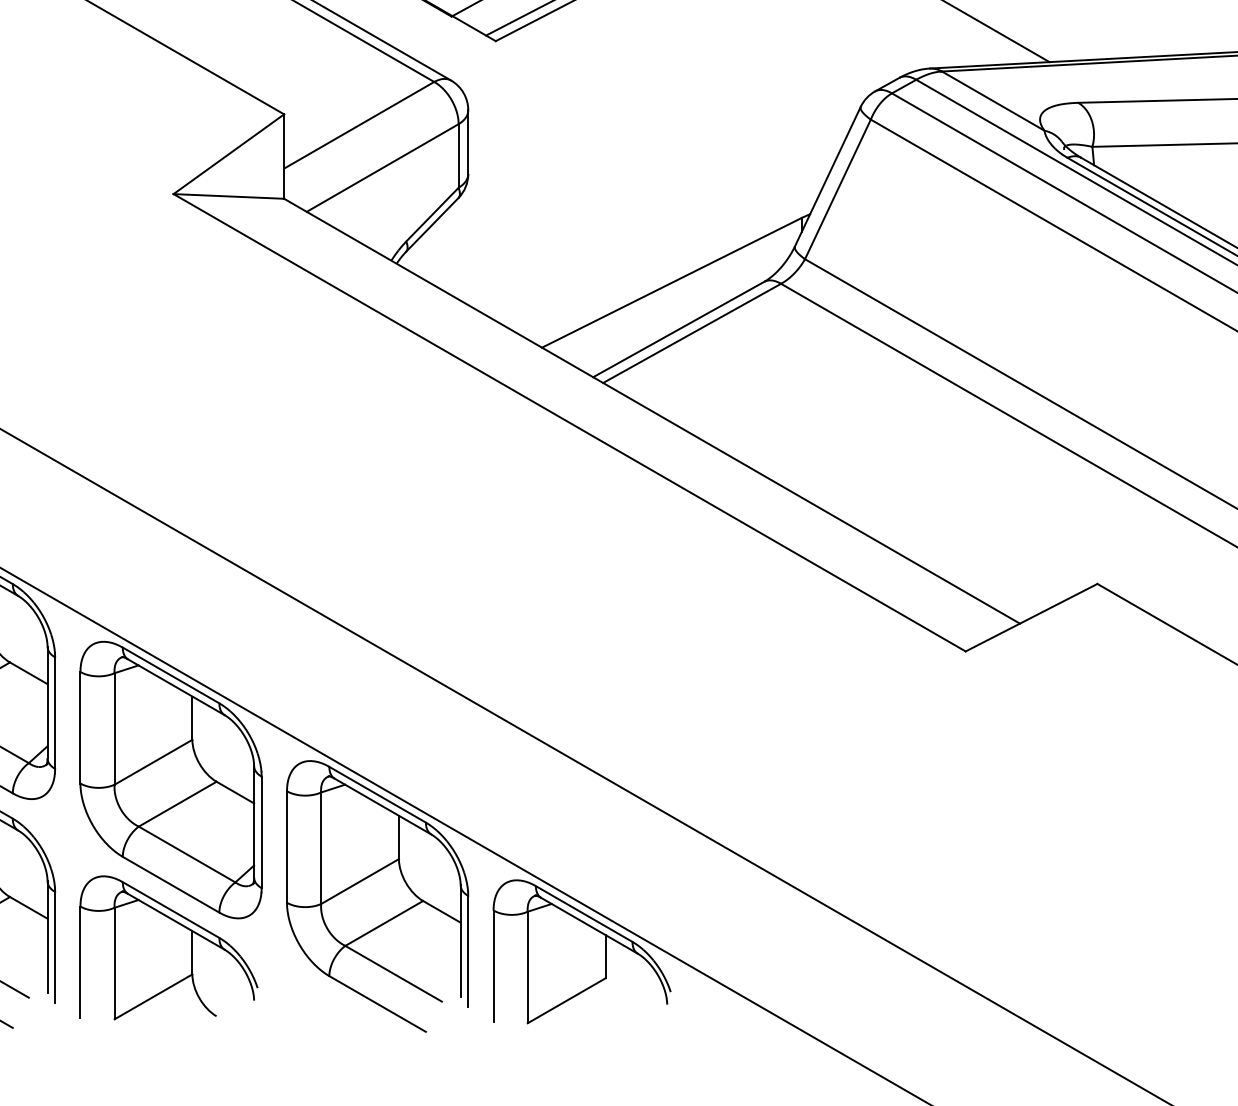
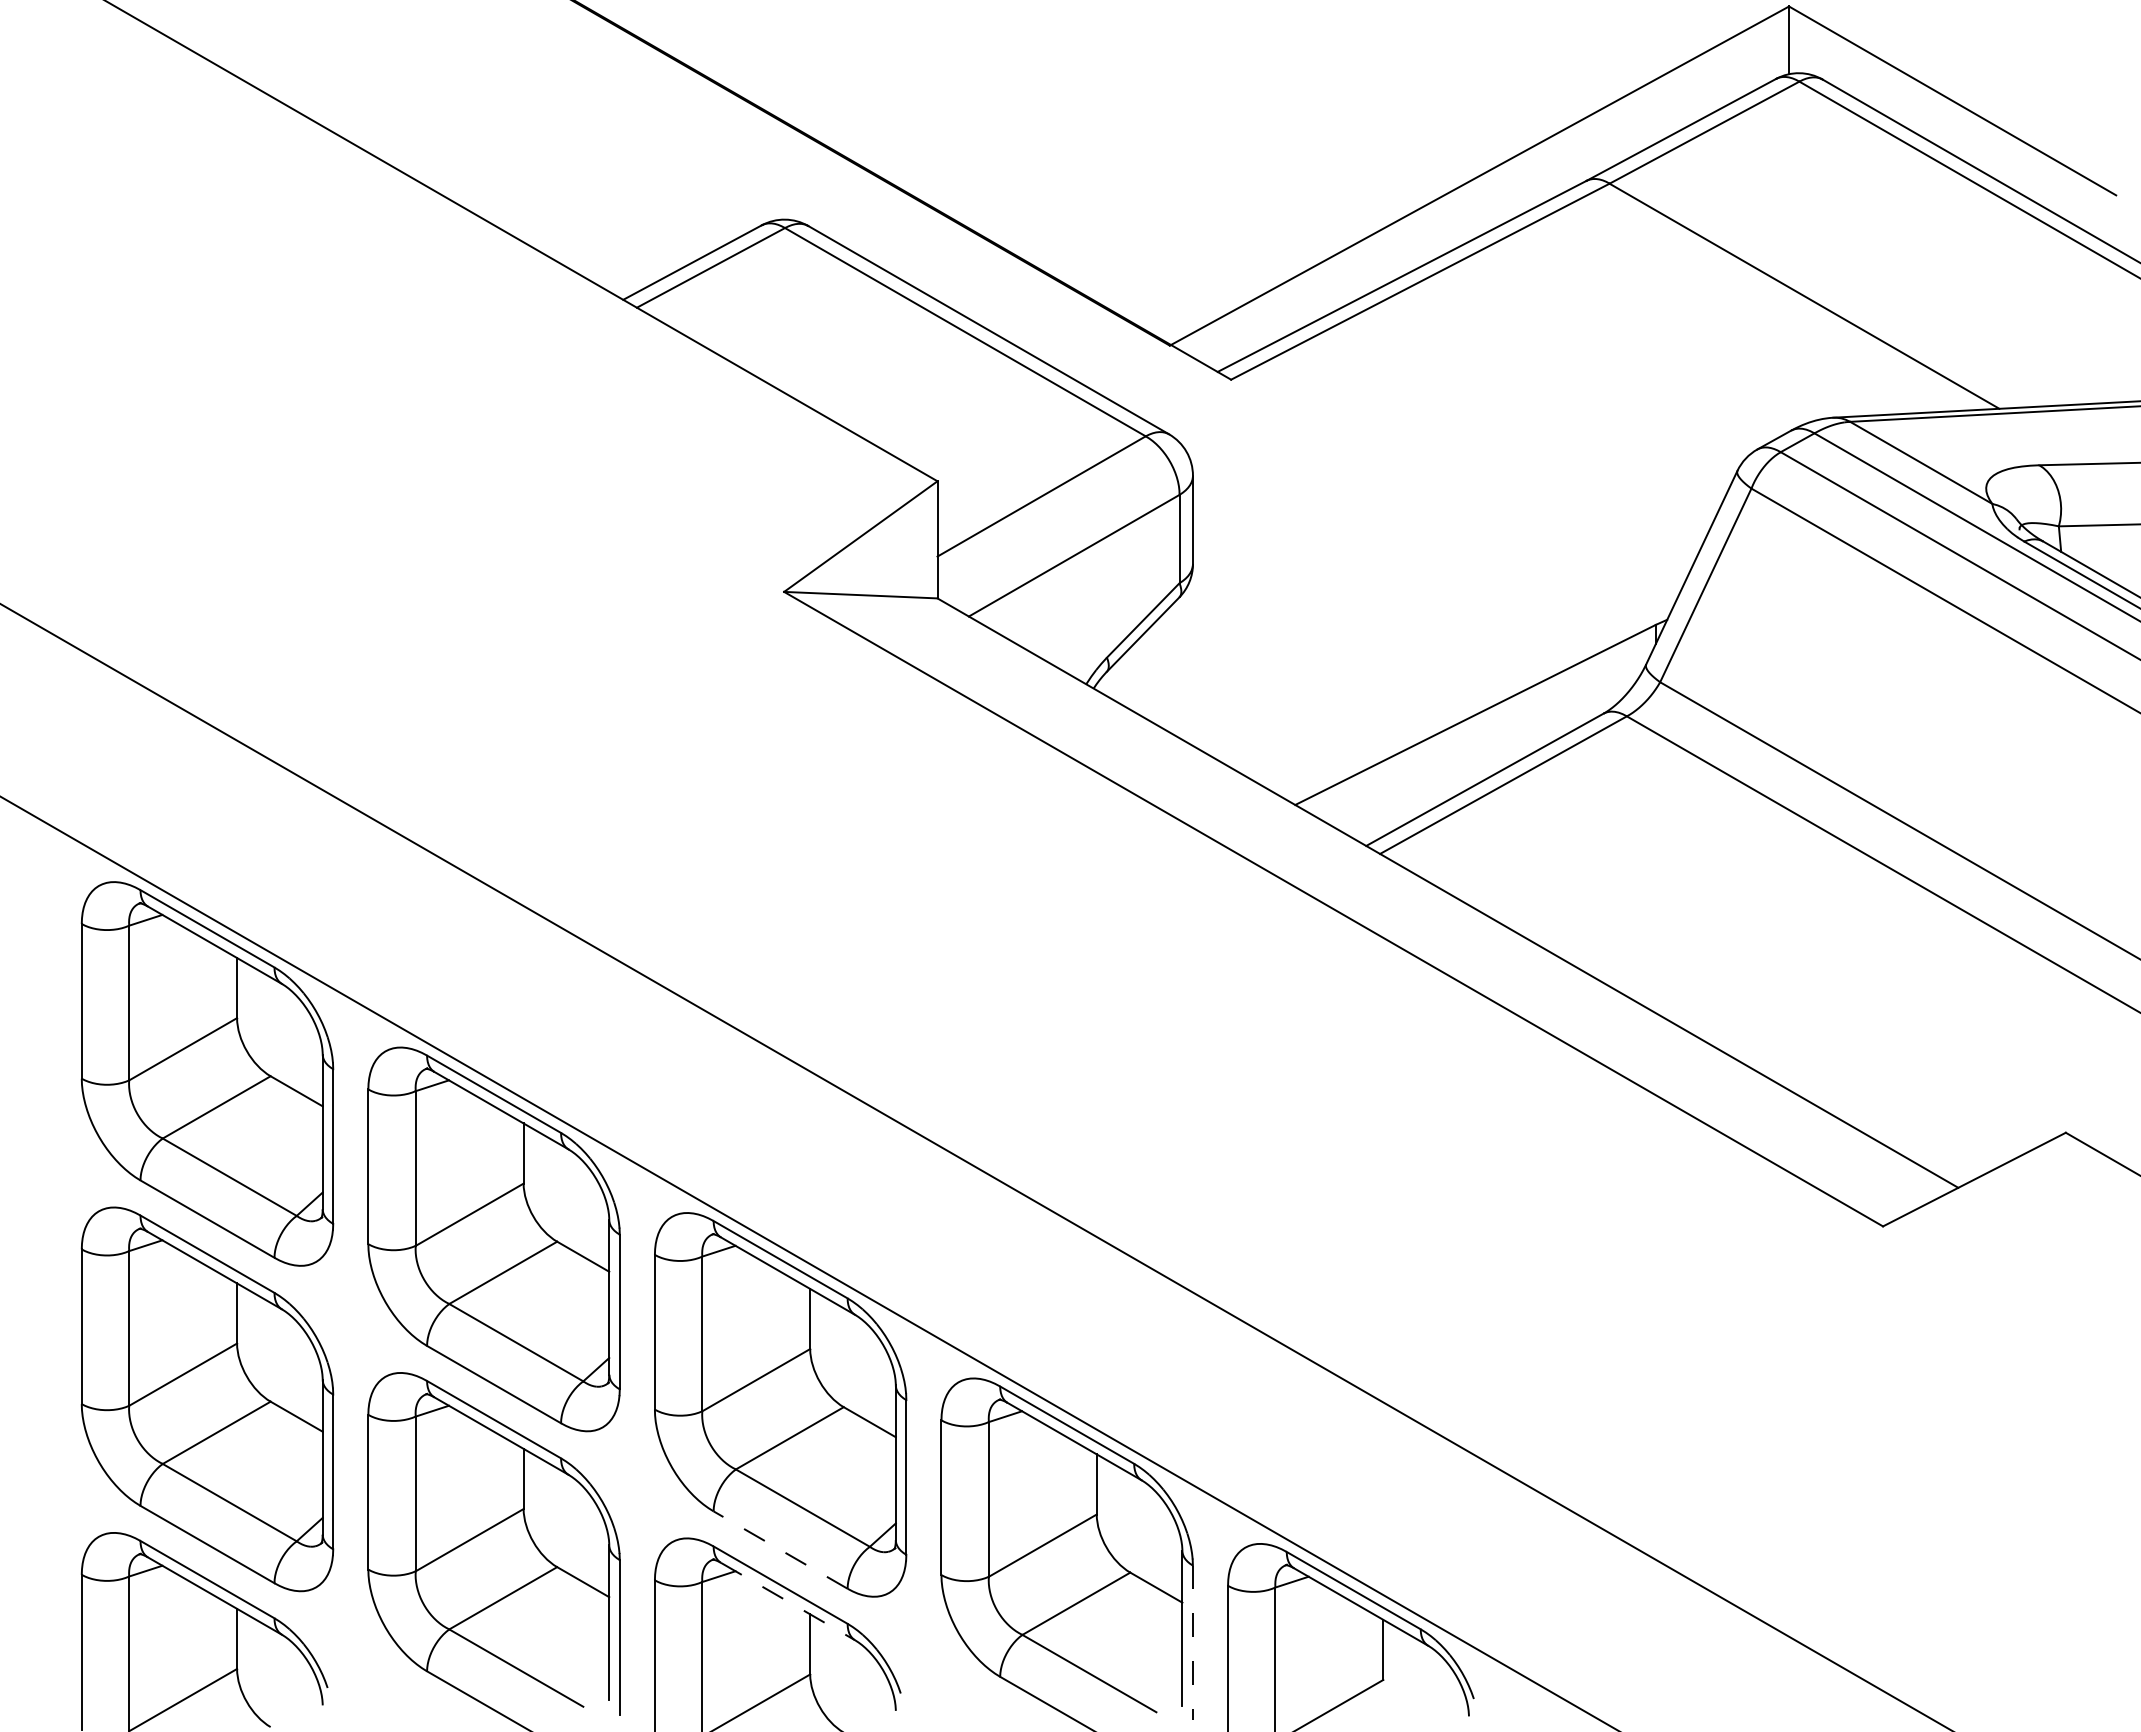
line: (170, 884) -> (780, 1549), solid -> dashed
line: (176, 921) -> (788, 1601), solid -> dashed
line: (467, 952) -> (1192, 1643), solid -> dashed

